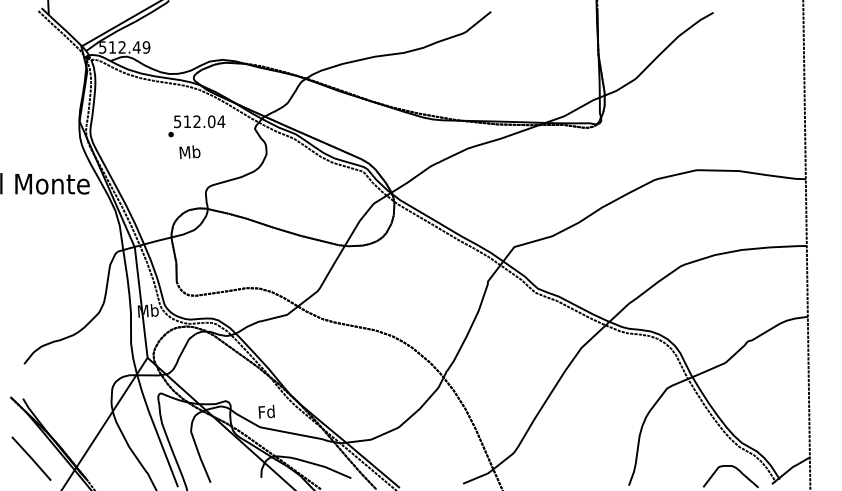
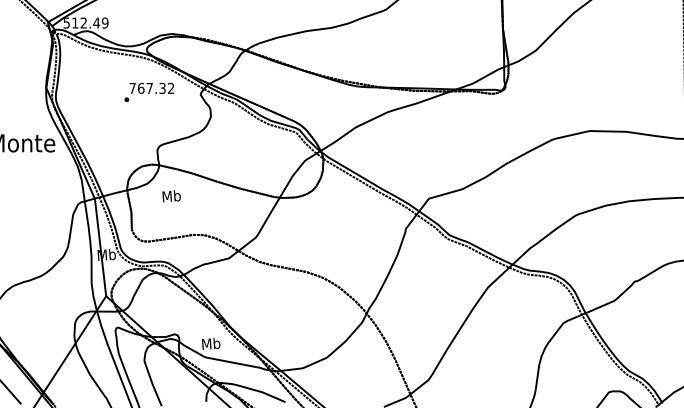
text: (199, 121) -> (151, 88), 512.04 -> 767.32
text: (189, 152) -> (171, 196), moved
text: (266, 411) -> (210, 343), Fd -> Mb

